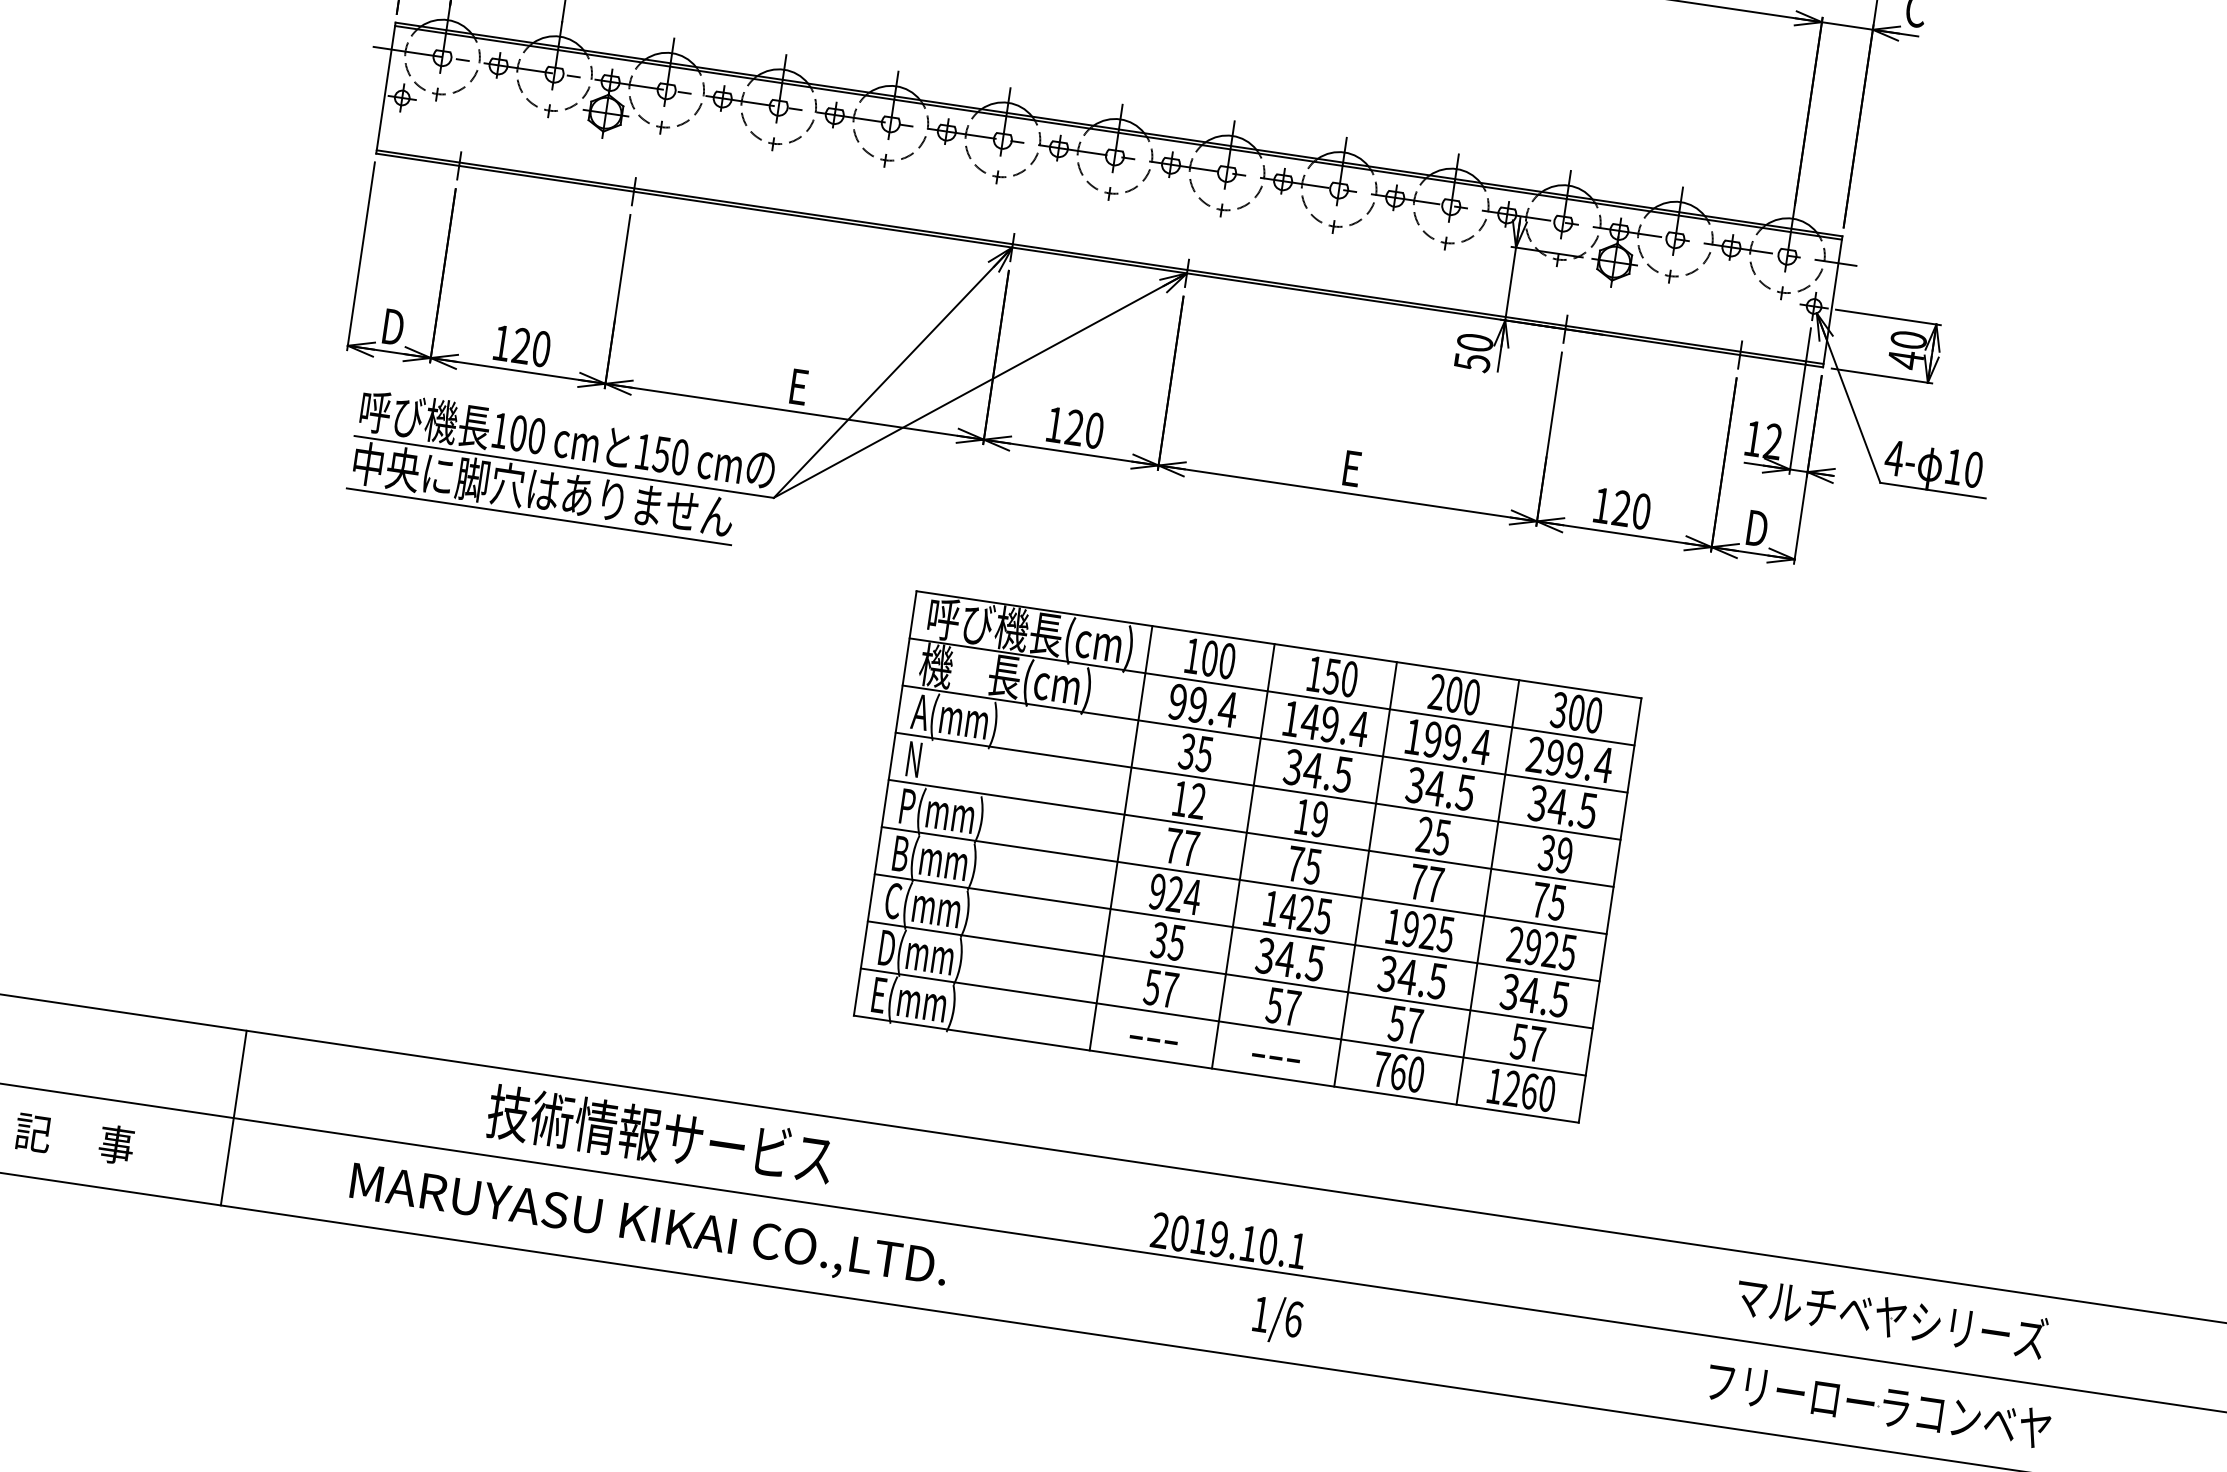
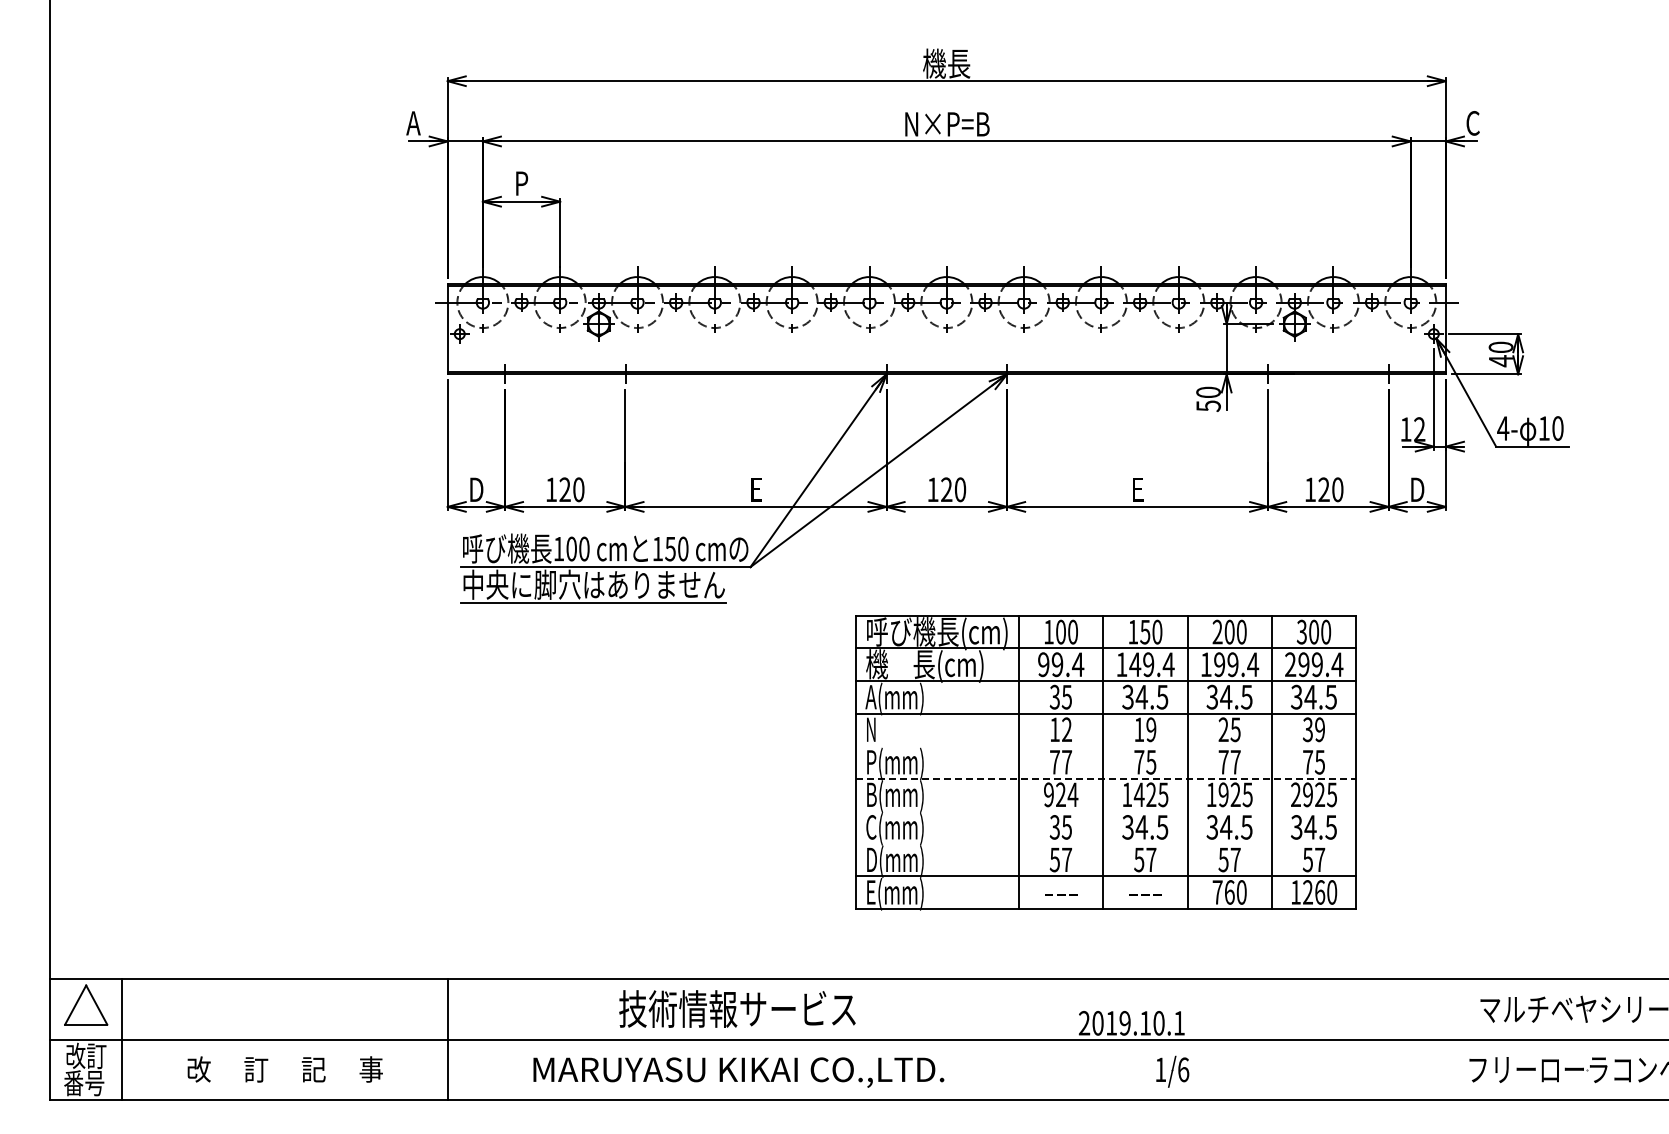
line: (1251, 834) -> (1106, 746), removed
line: (1244, 880) -> (1106, 778), solid -> dashed
line: (1237, 928) -> (1106, 811), removed
line: (1230, 974) -> (1106, 843), removed

